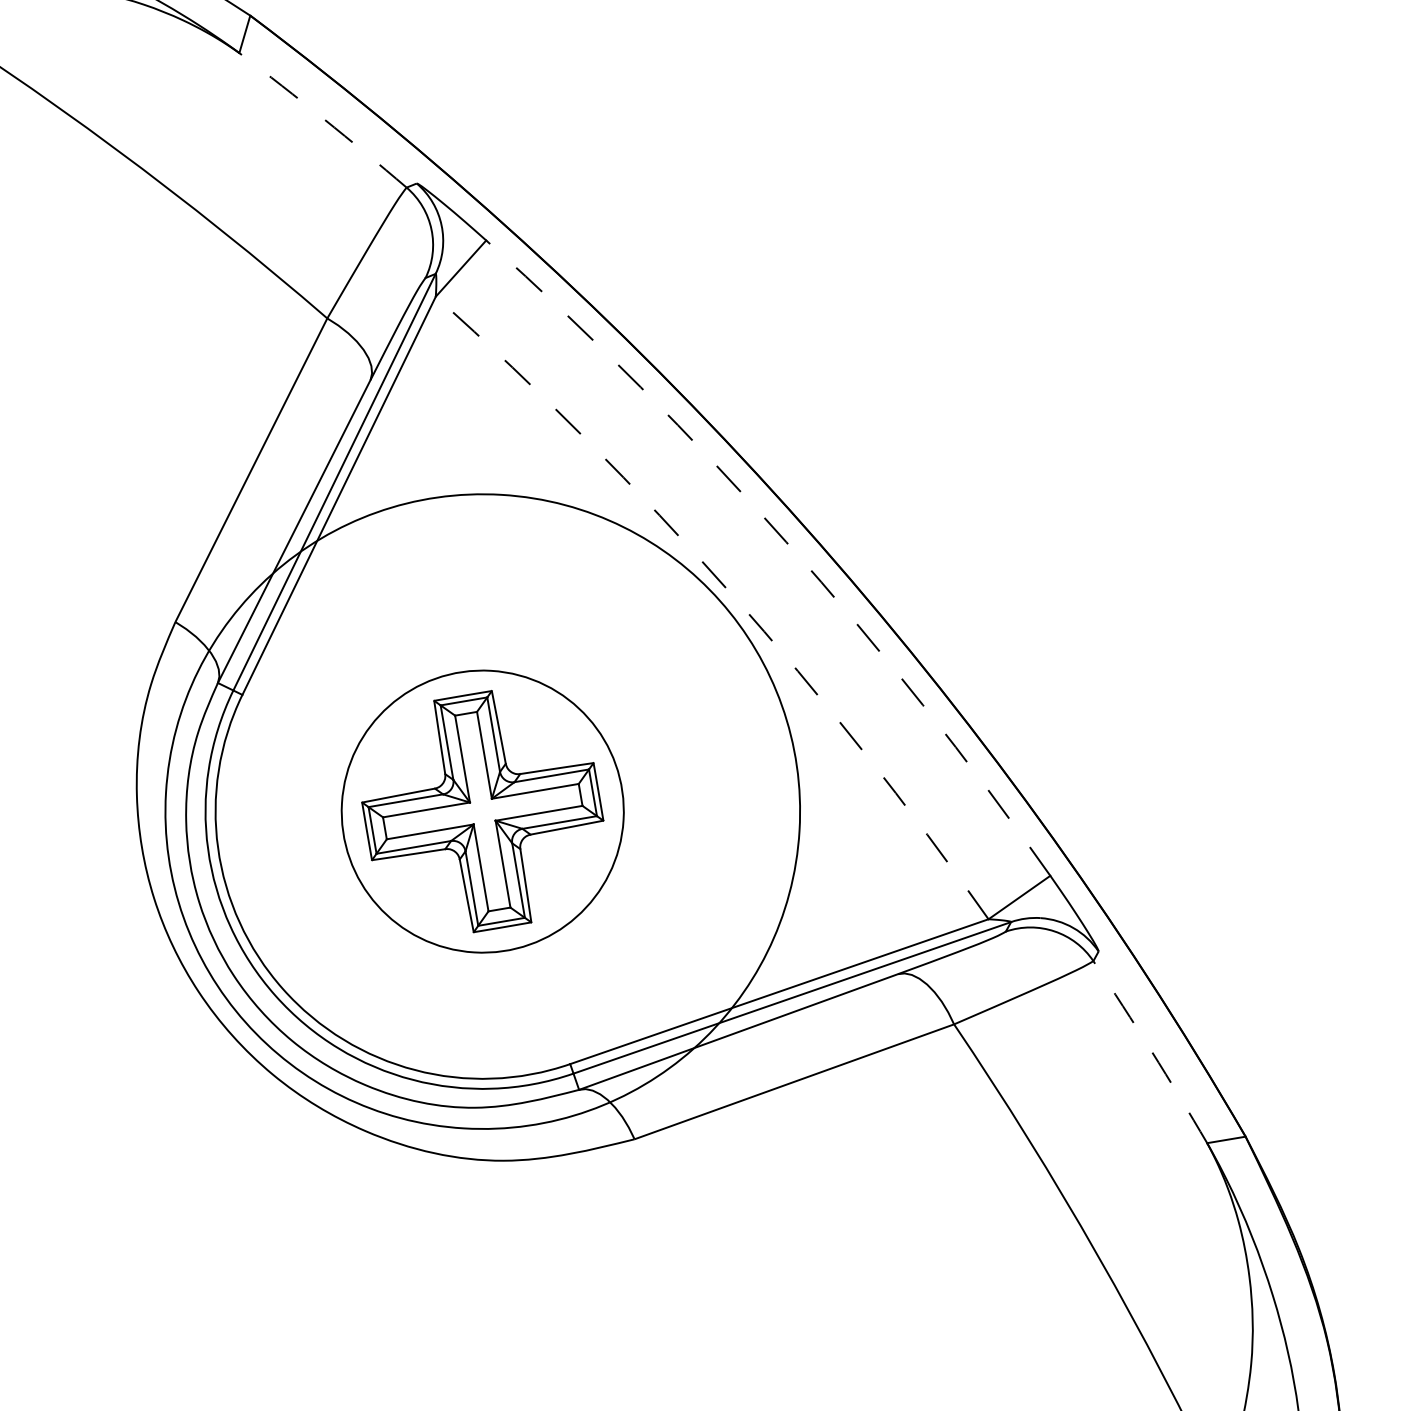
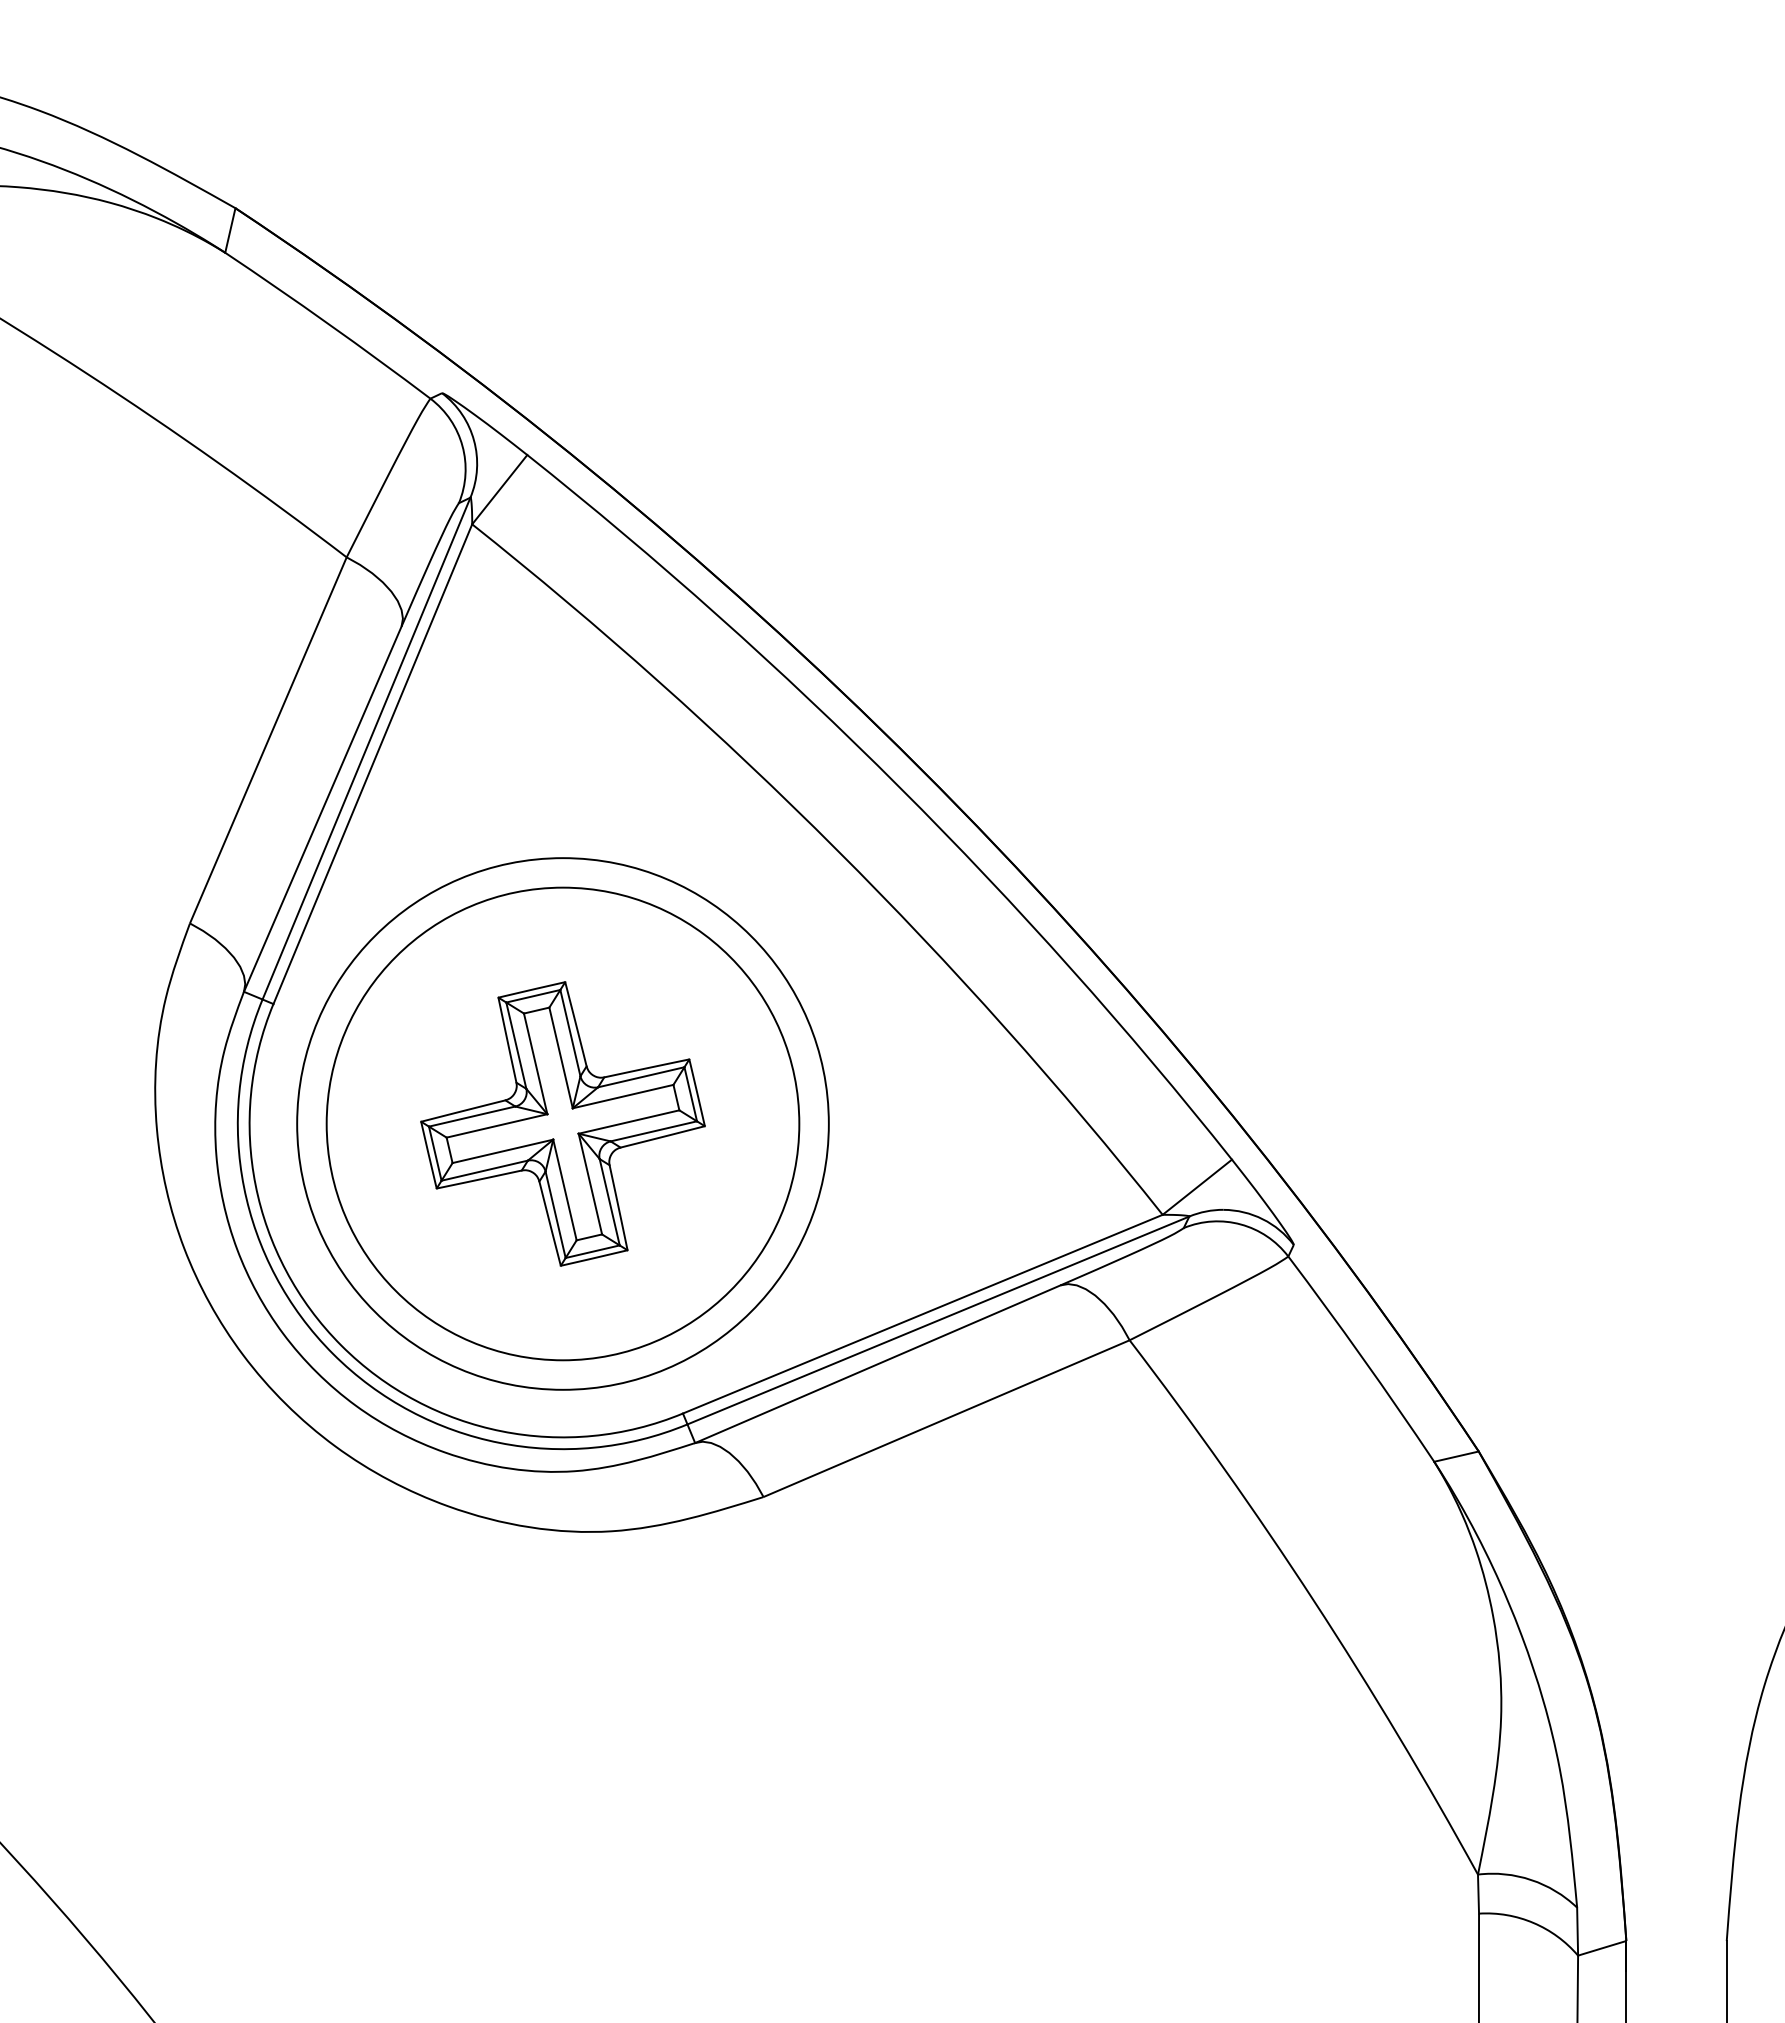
arc: (323, 119) -> (328, 324), dashed -> solid
arc: (786, 542) -> (899, 787), dashed -> solid
arc: (730, 592) -> (837, 850), dashed -> solid
circle: (482, 811) -> (562, 1123), size x0.71
circle: (482, 811) -> (562, 1123), size x1.43
arc: (1151, 1051) -> (1362, 1358), dashed -> solid

